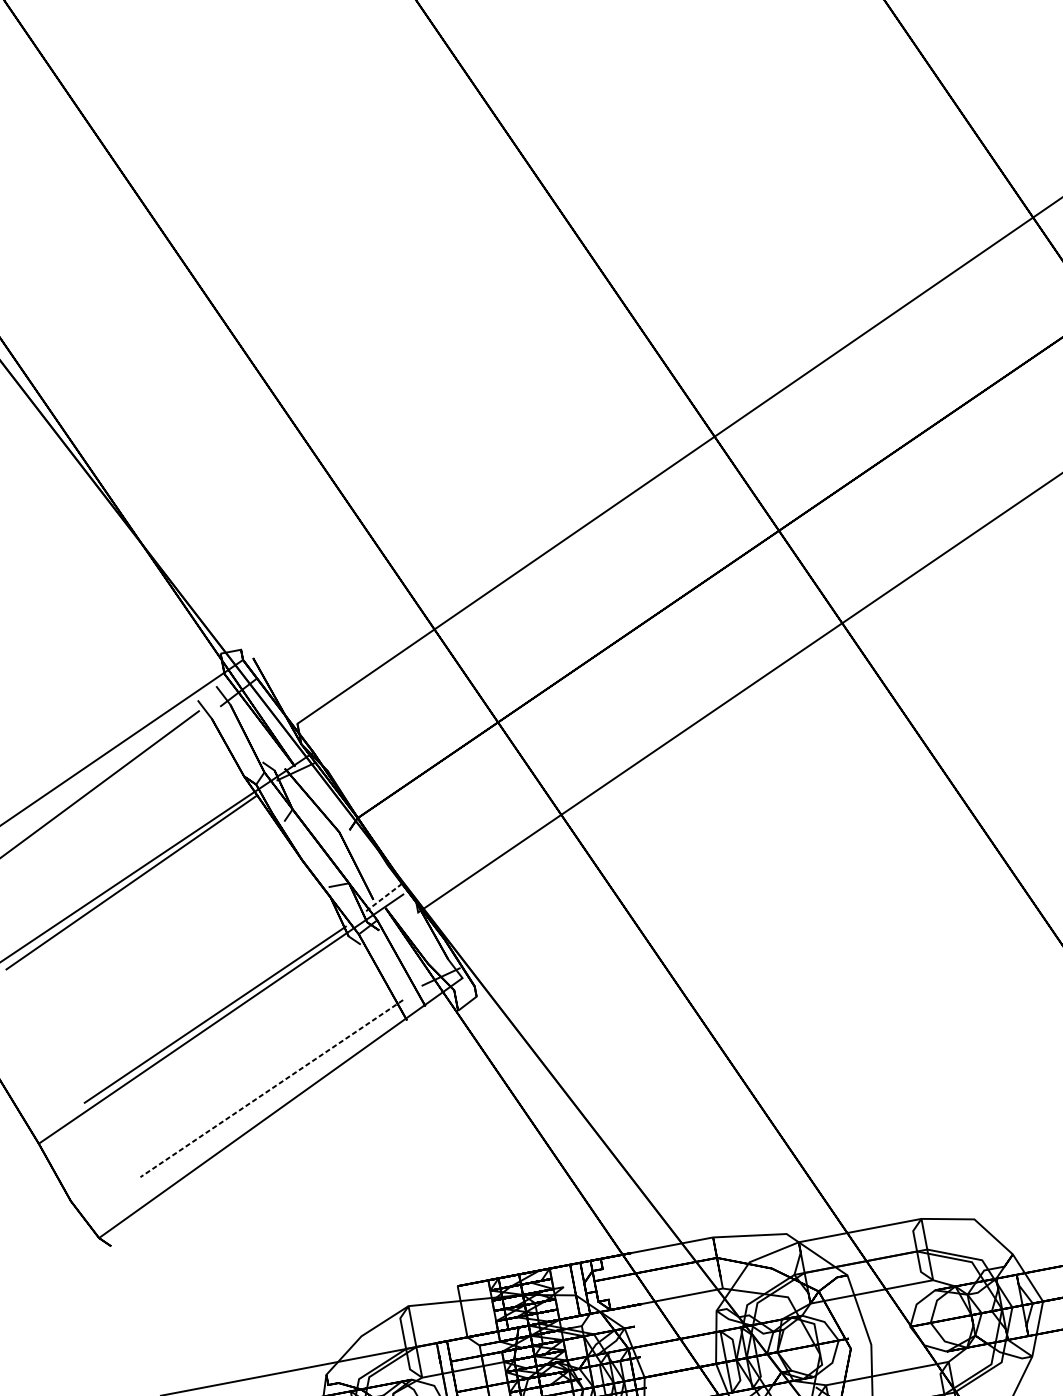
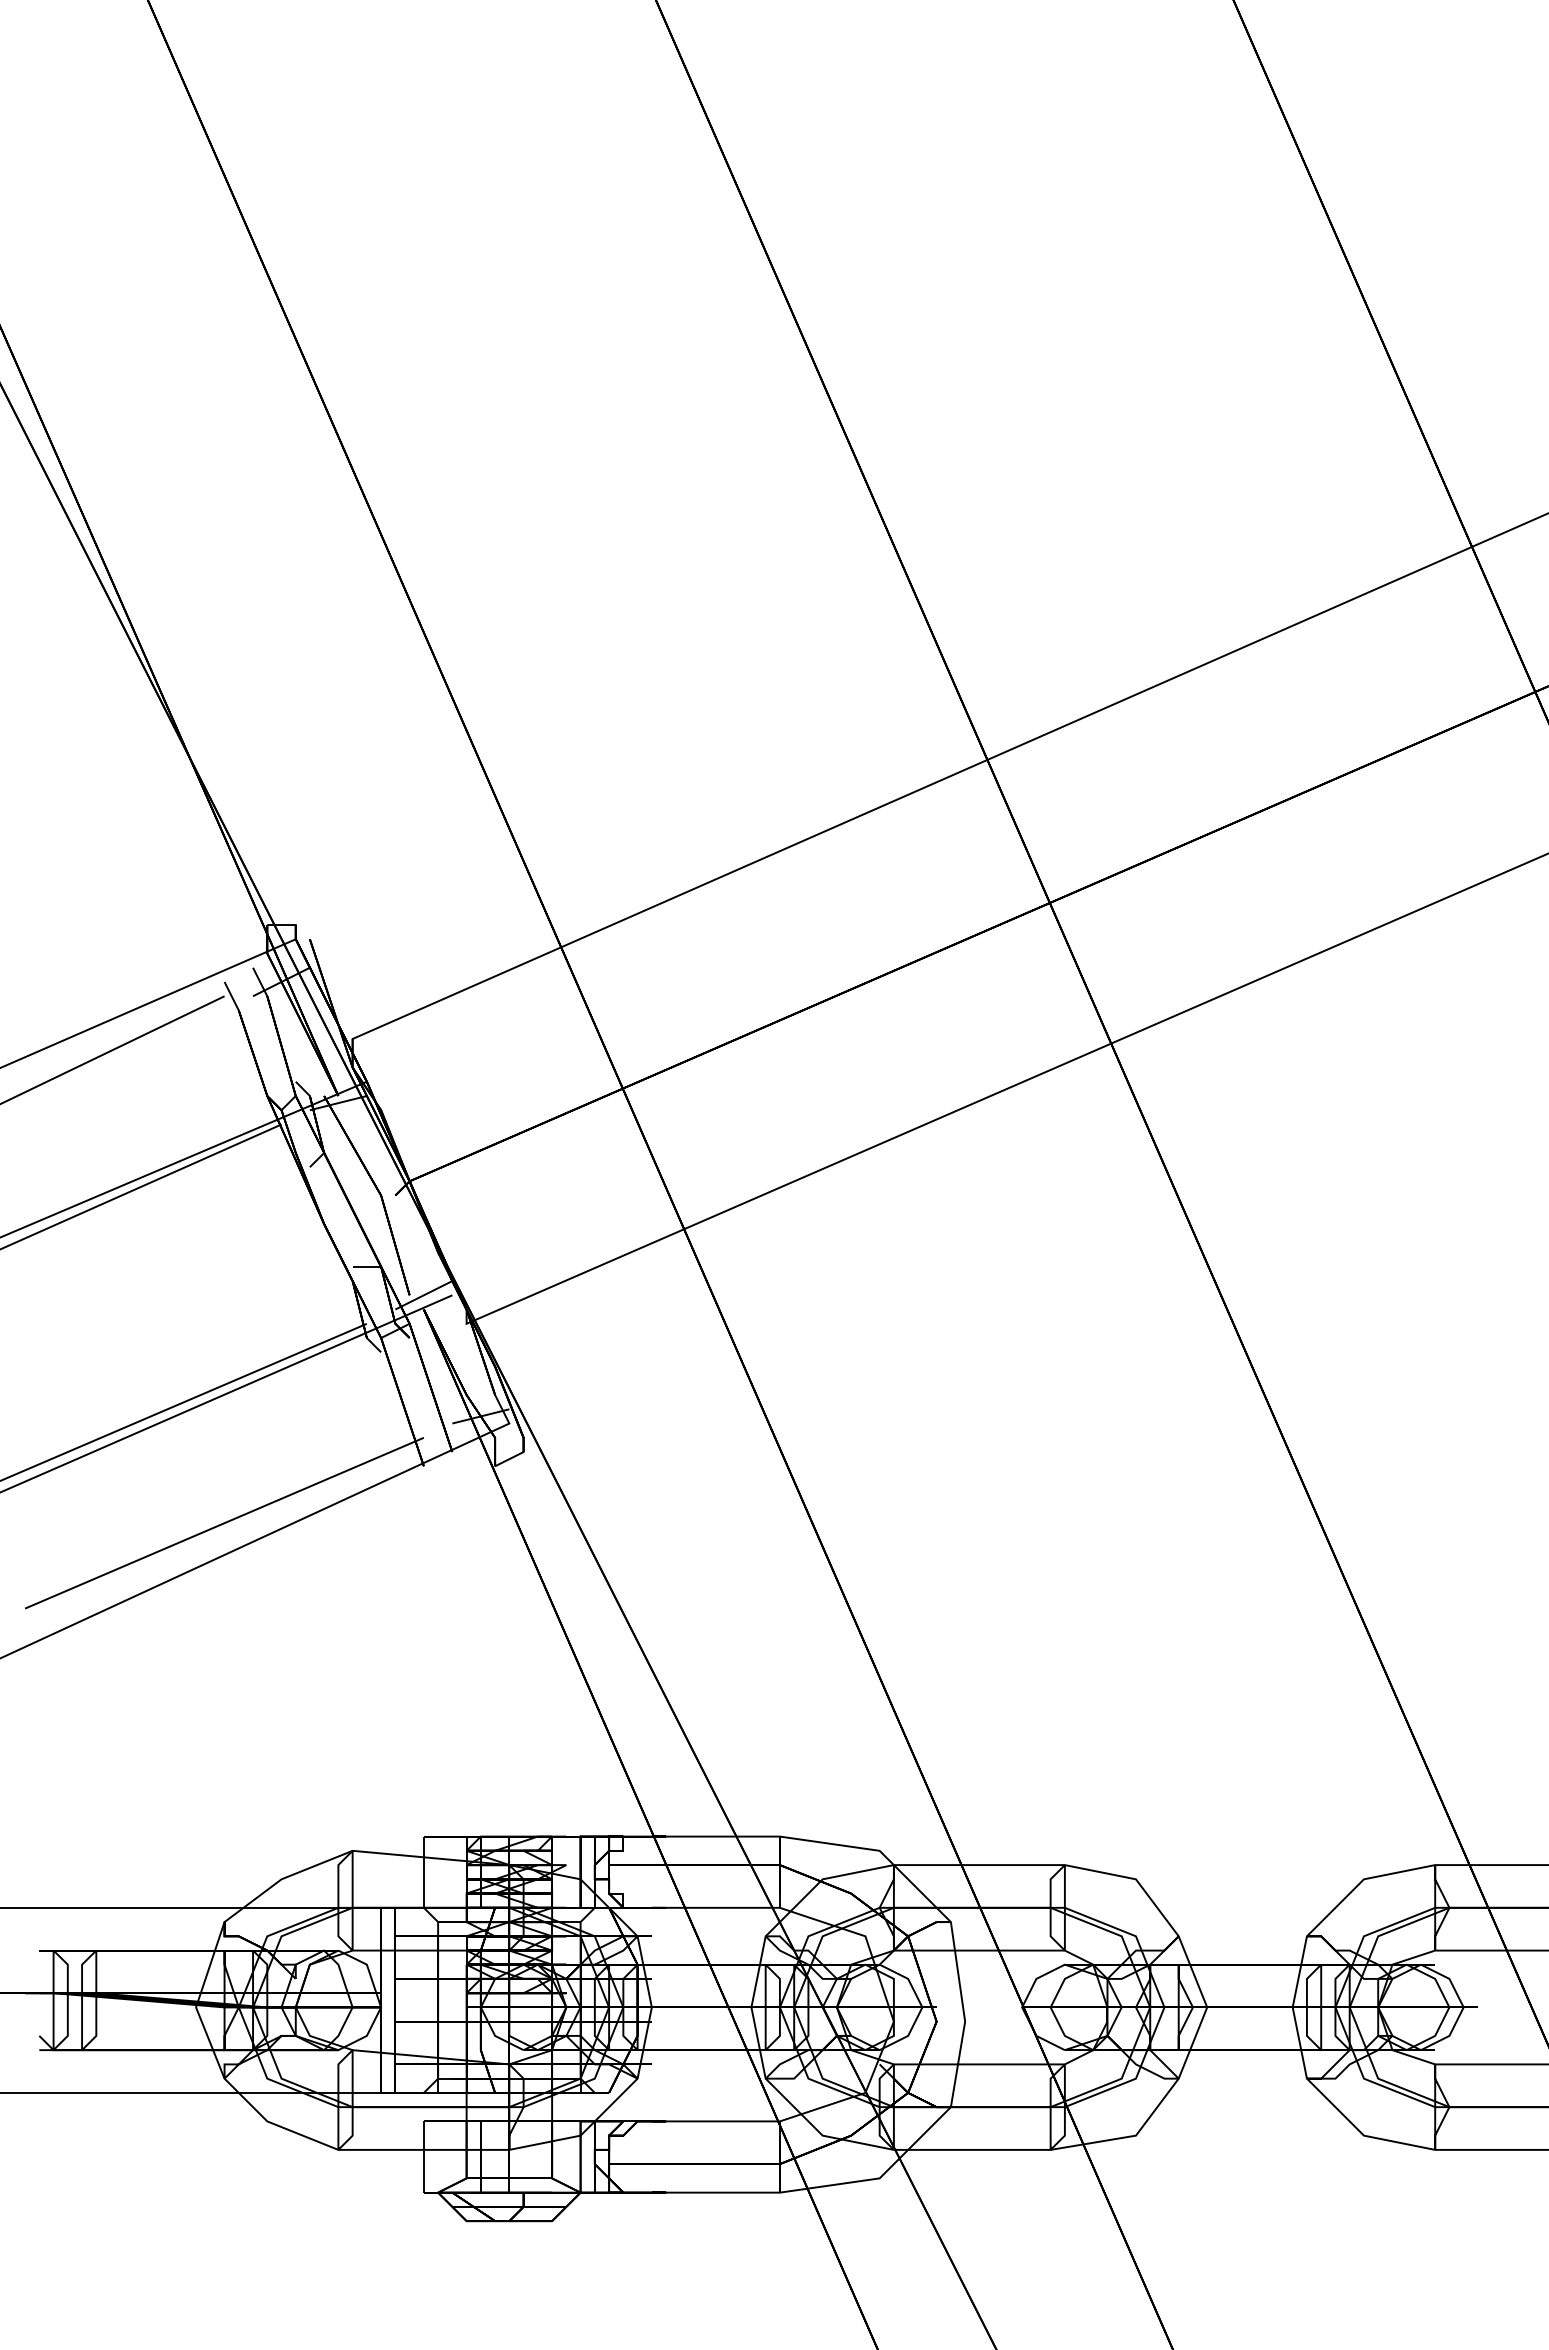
line: (383, 898) -> (423, 1295), dashed -> solid
line: (271, 1088) -> (224, 1523), dashed -> solid

